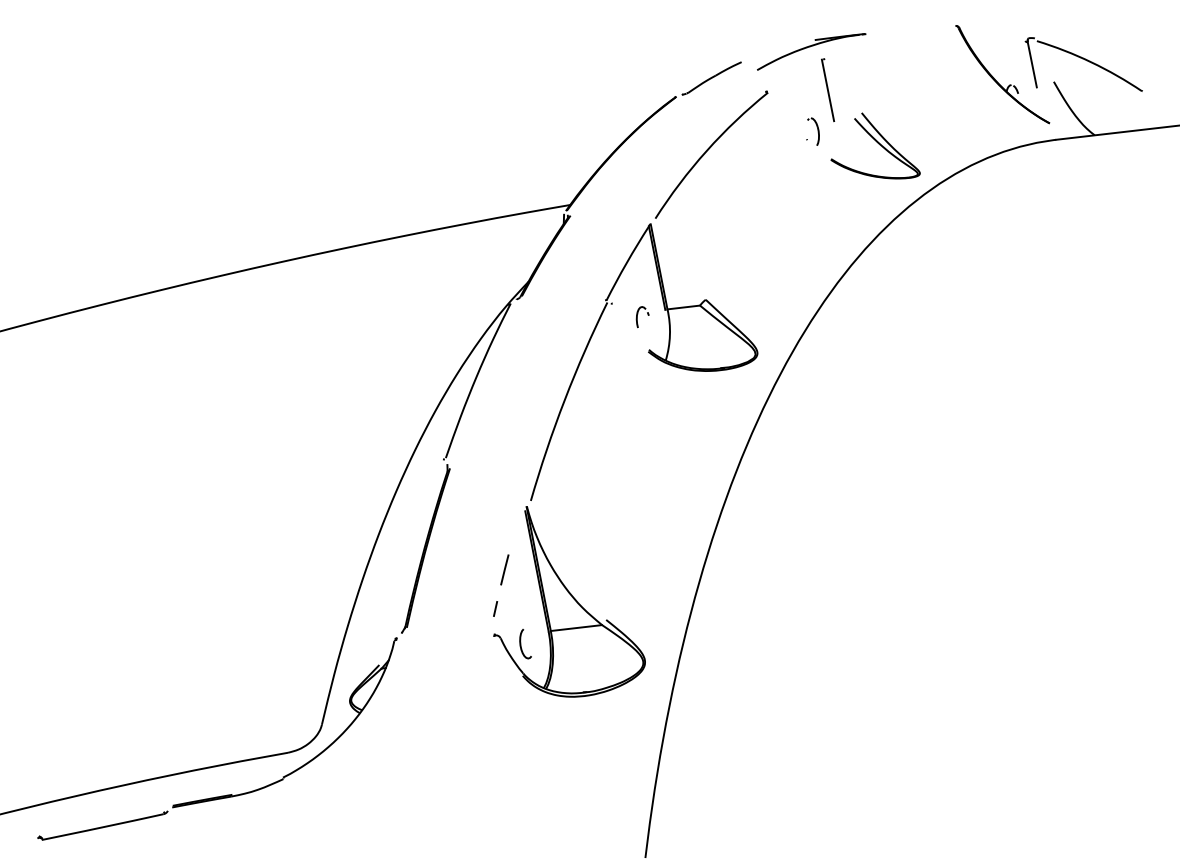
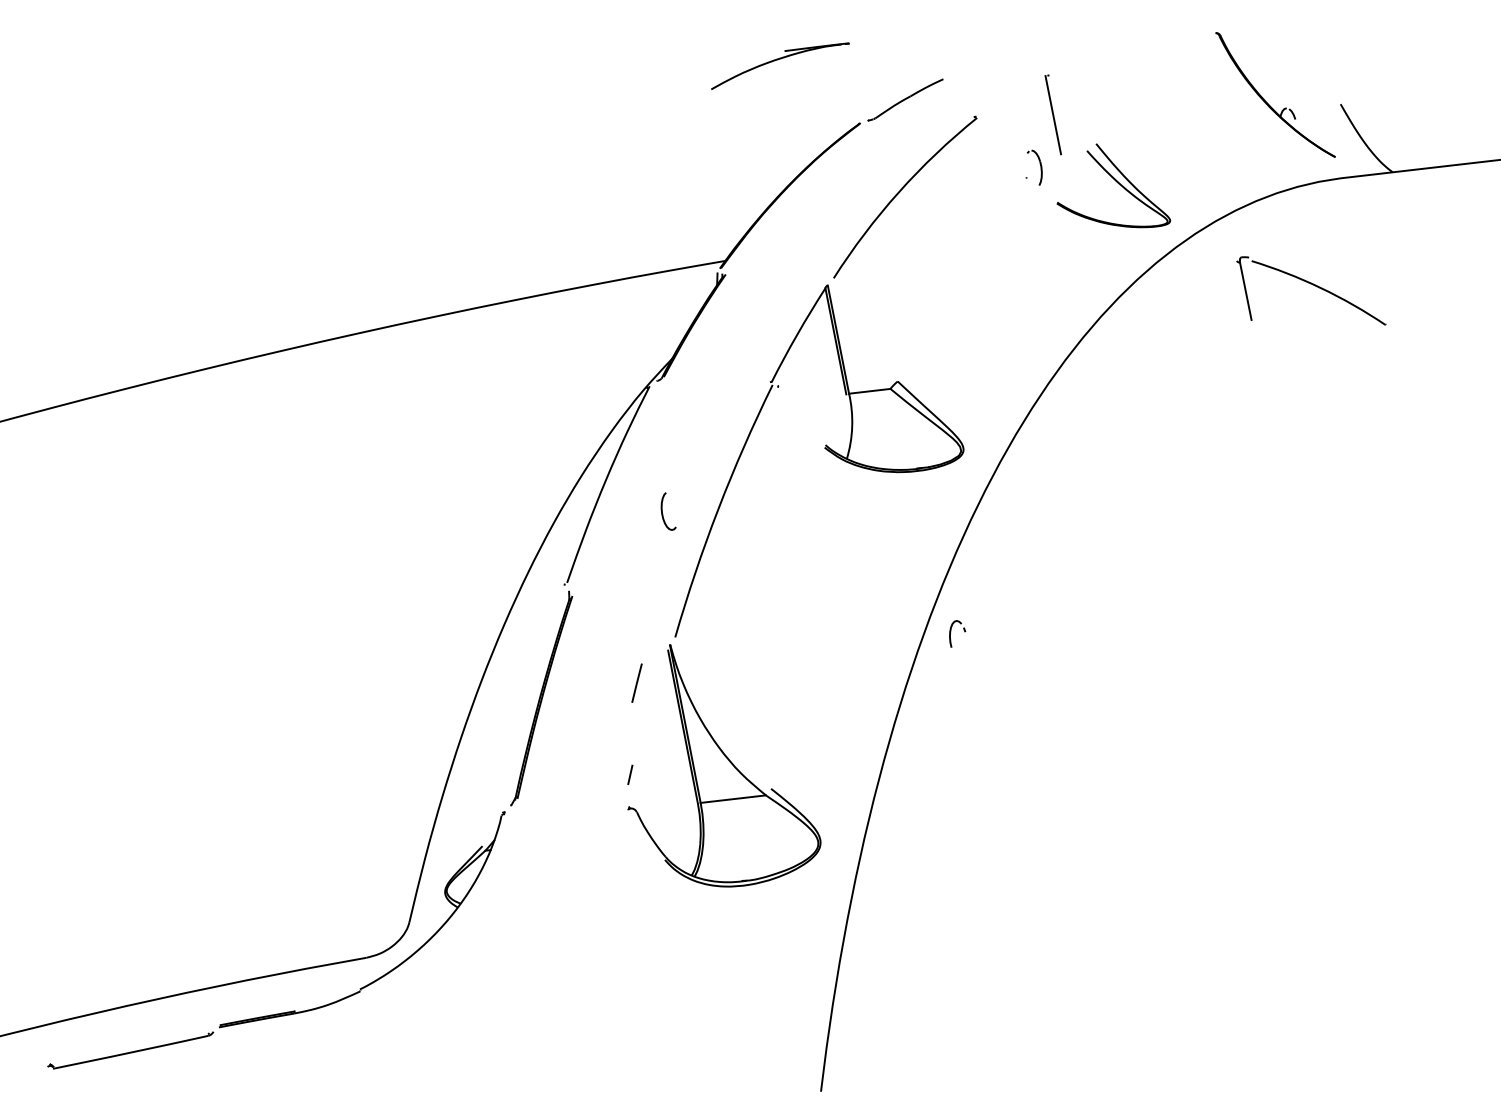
part: (811, 51) -> (780, 65), moved
part: (1083, 64) -> (1310, 290), moved
part: (642, 317) -> (957, 634), moved
line: (504, 569) -> (636, 682), moved
curve: (521, 643) -> (663, 510), moved

